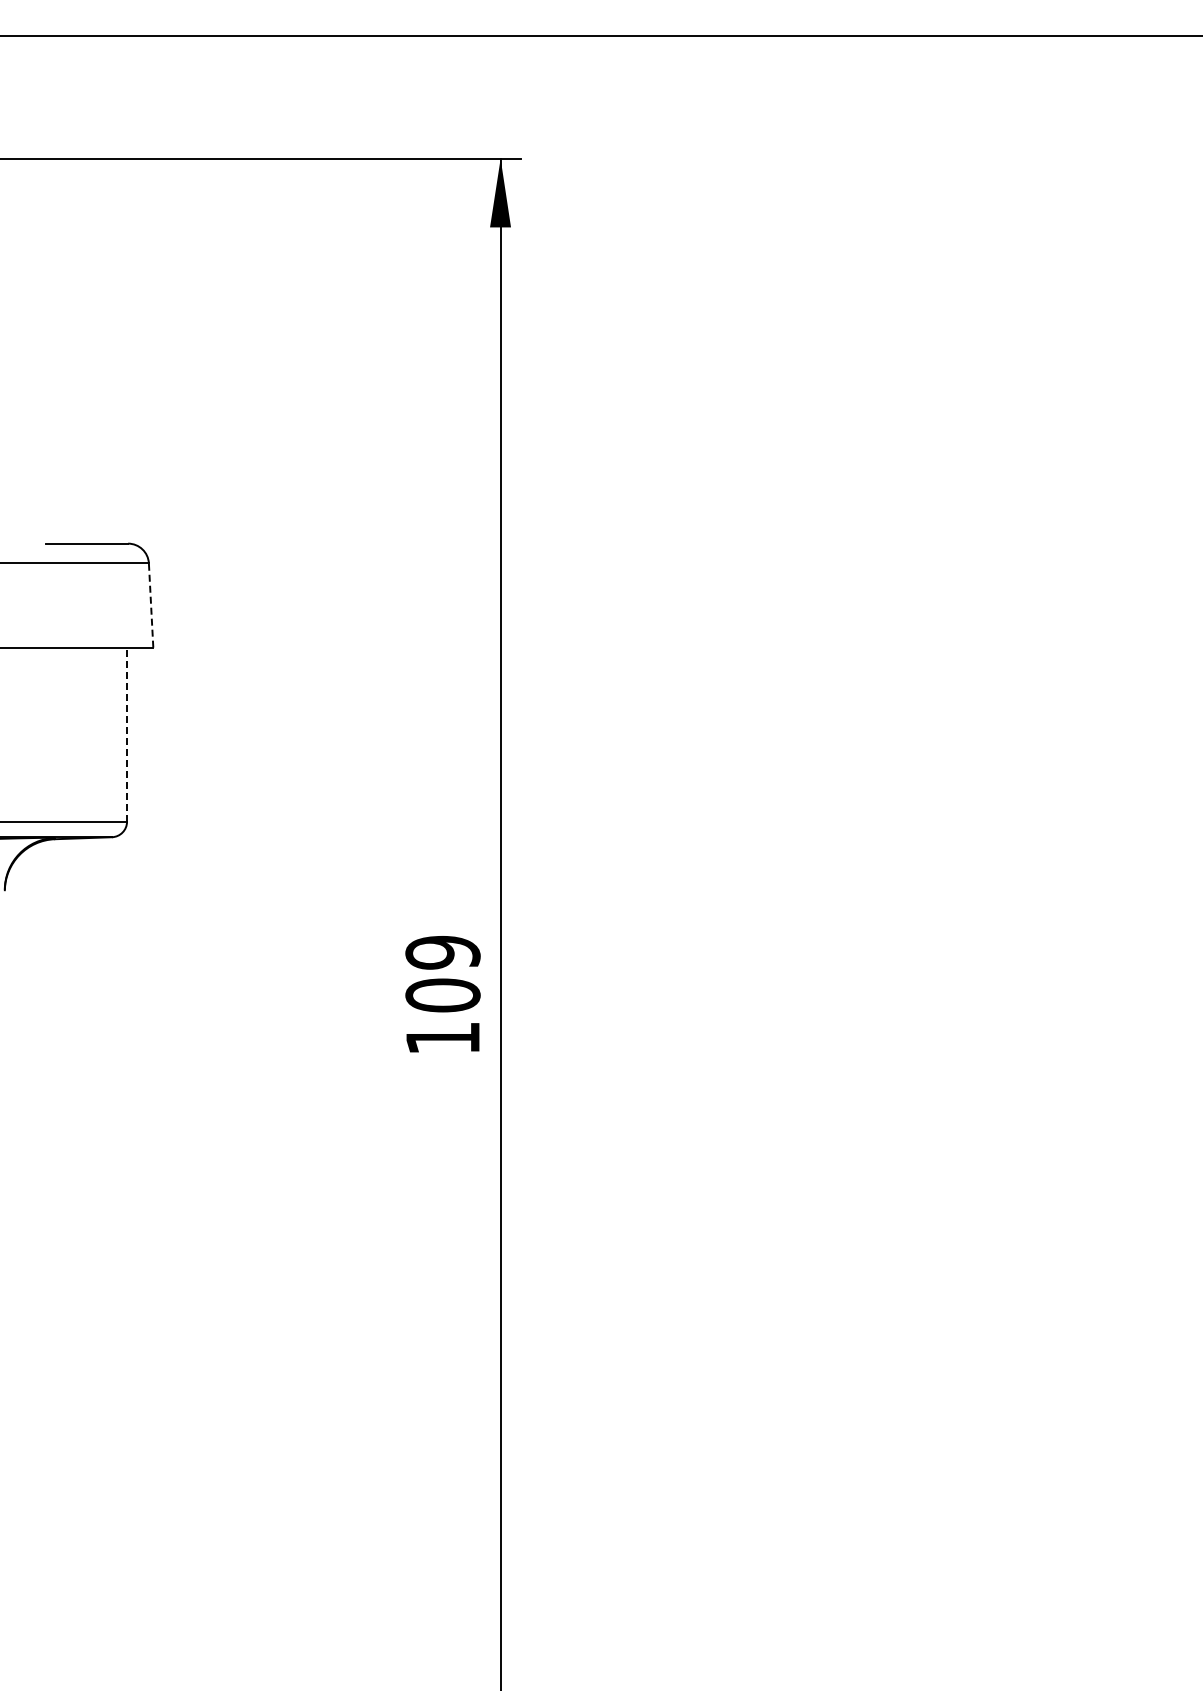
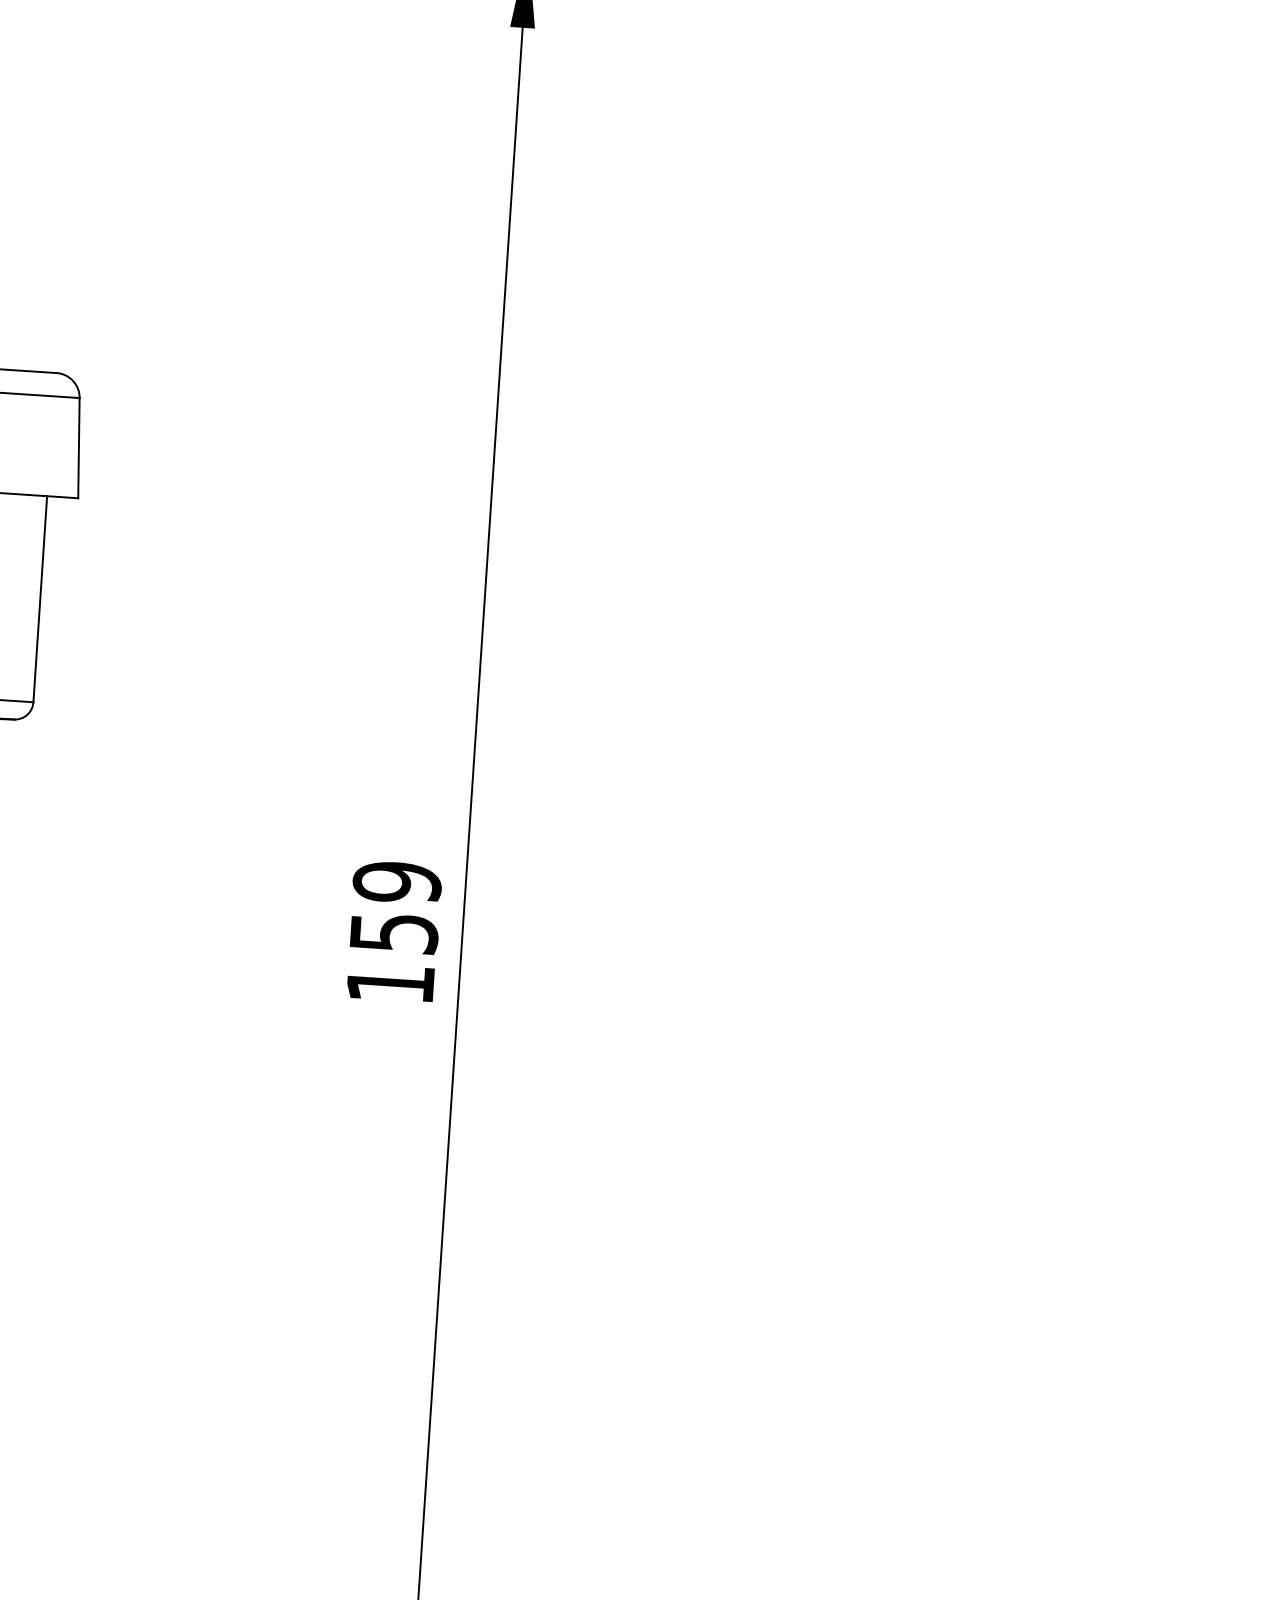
line: (151, 605) -> (79, 448), dashed -> solid
line: (127, 734) -> (40, 599), dashed -> solid
text: (442, 995) -> (393, 933), 109 -> 159

